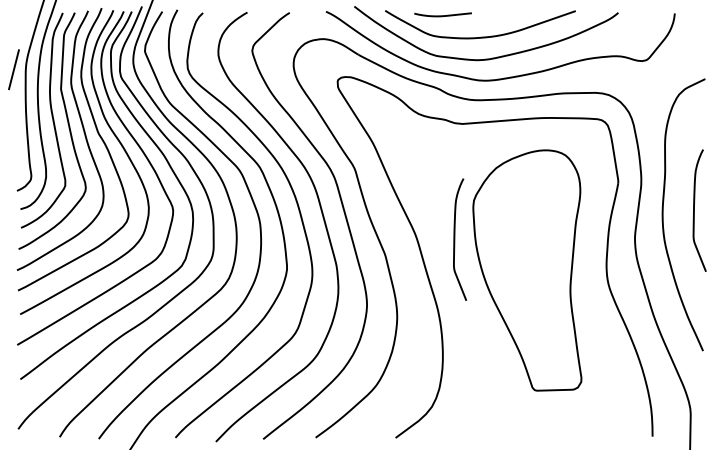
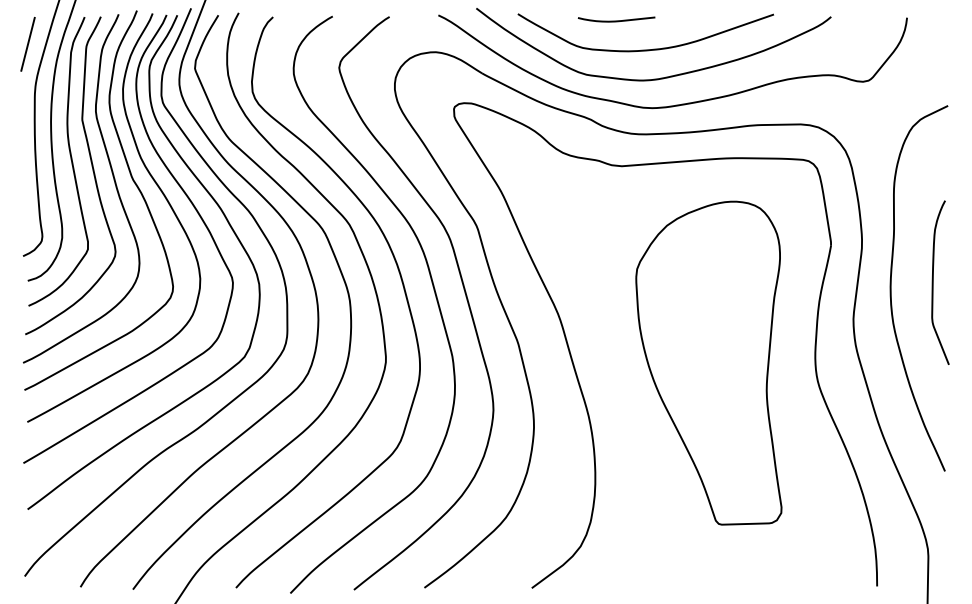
curve: (442, 15) -> (616, 20), moved
line: (13, 69) -> (27, 43), moved
curve: (454, 239) -> (611, 321), removed

